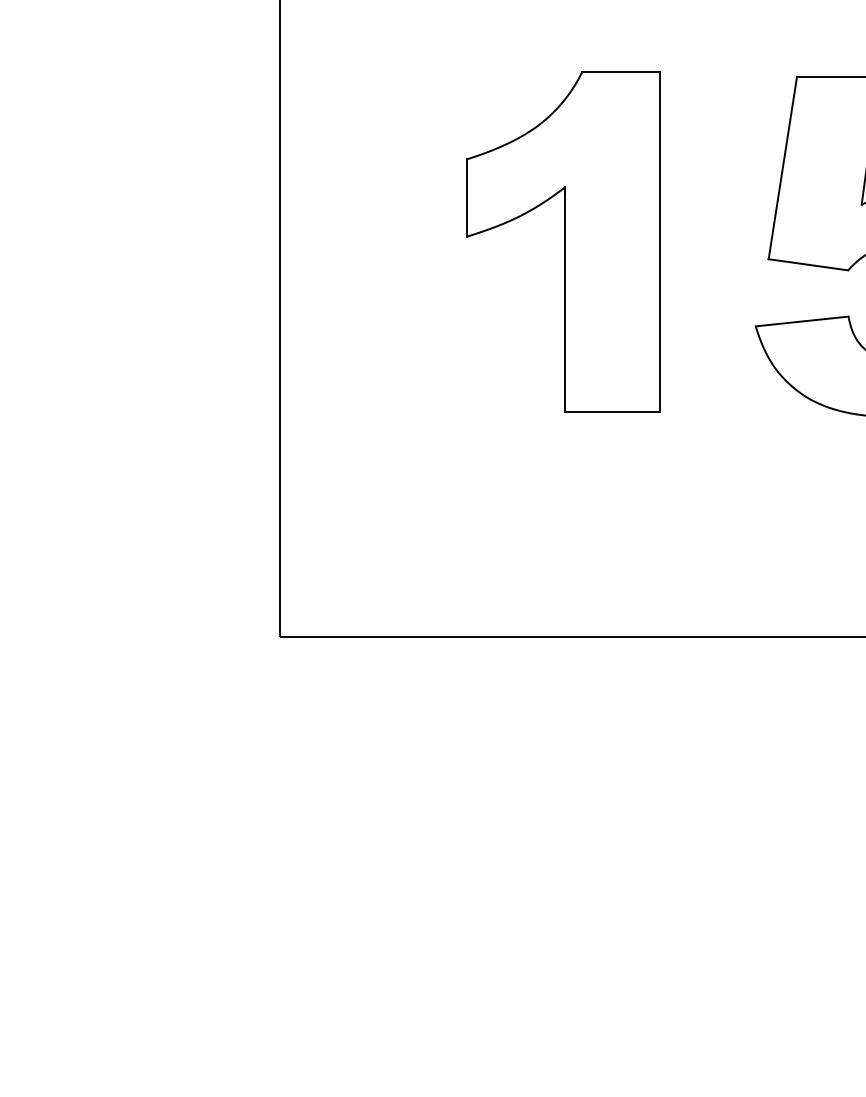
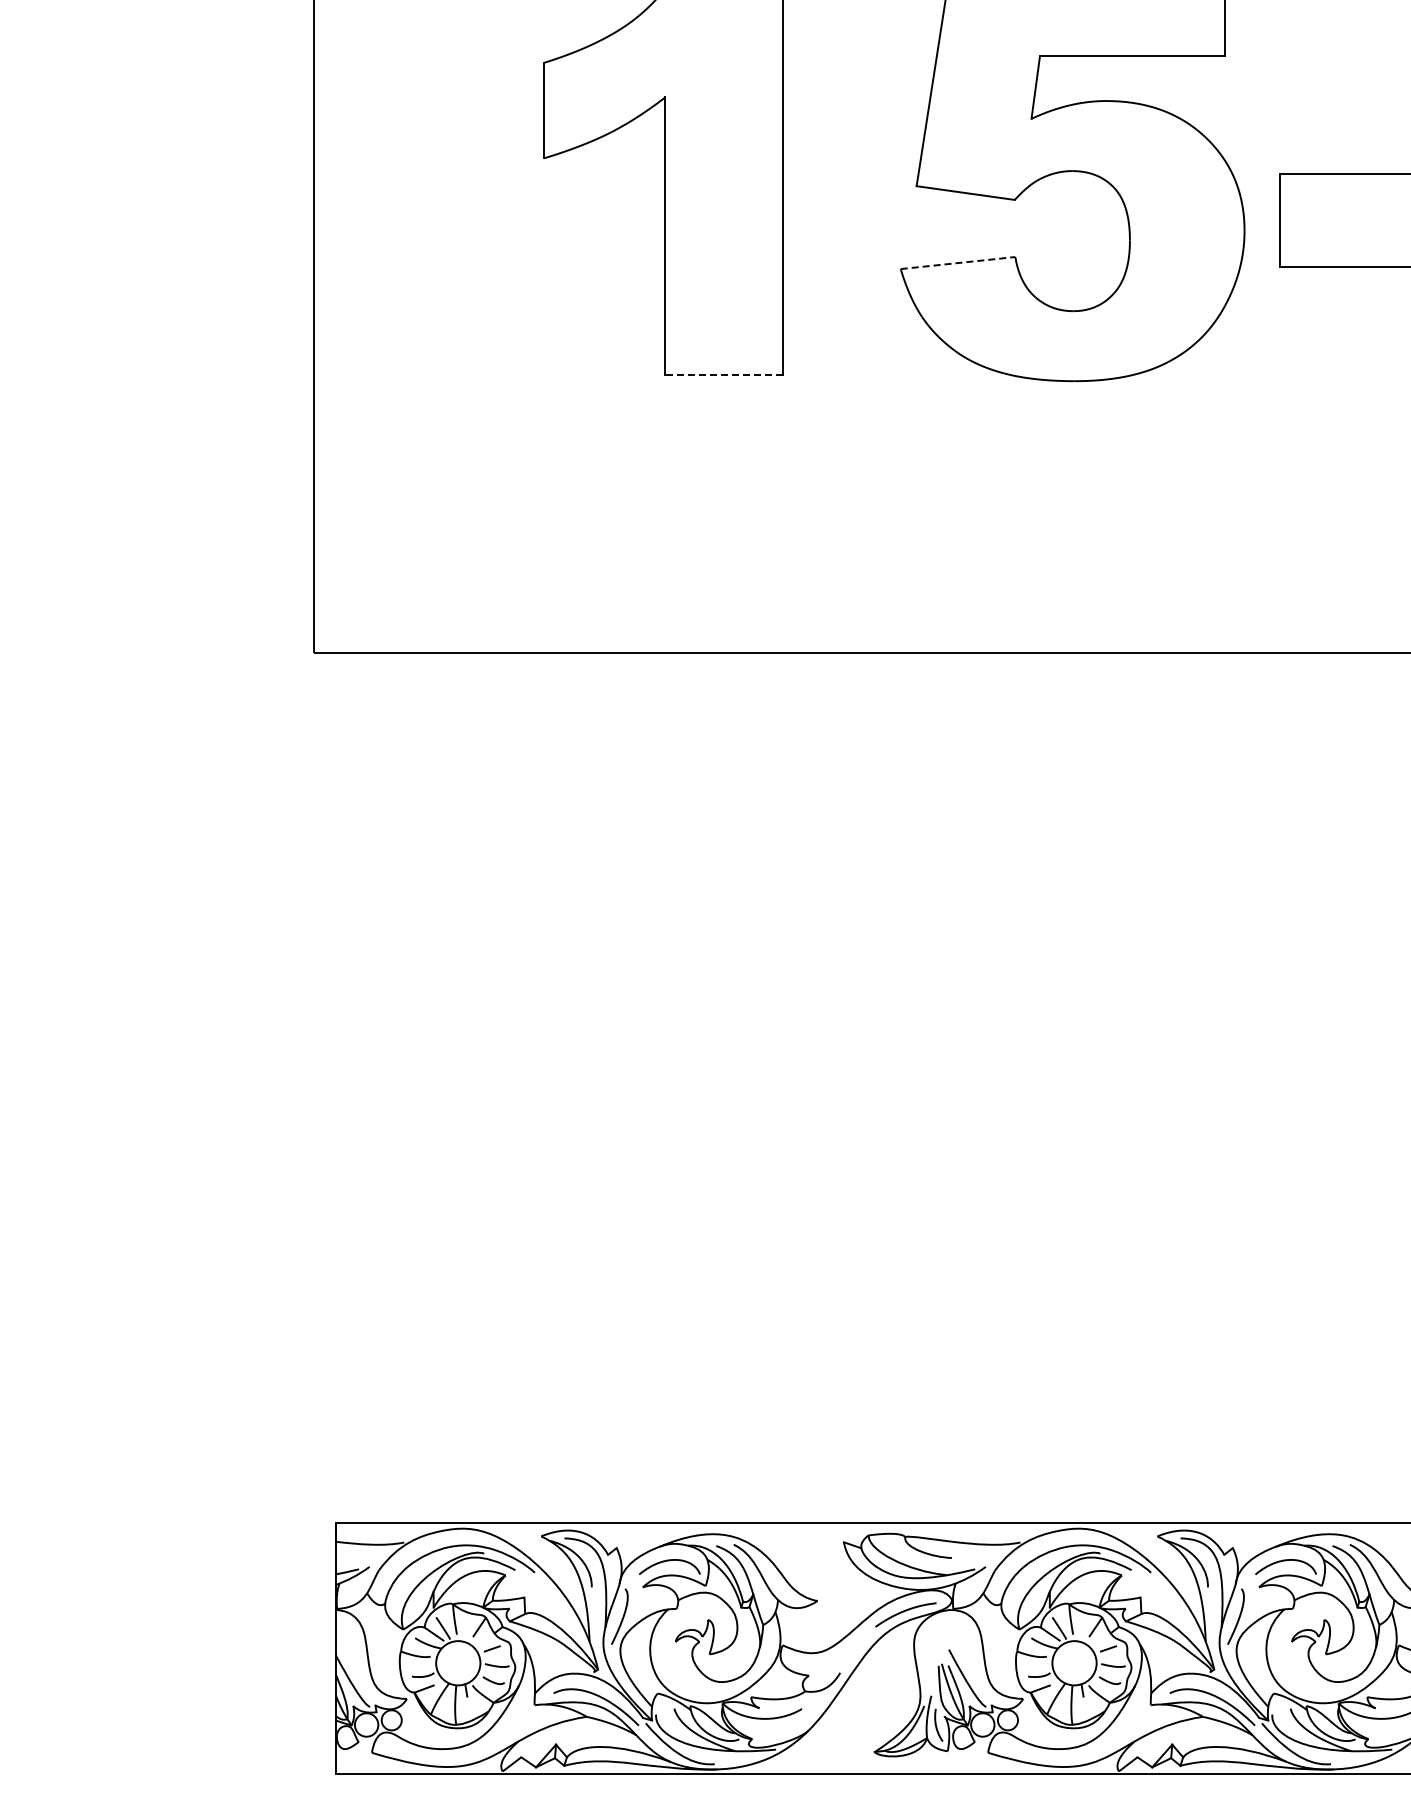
line: (802, 321) -> (958, 263), solid -> dashed
line: (613, 411) -> (724, 374), solid -> dashed

